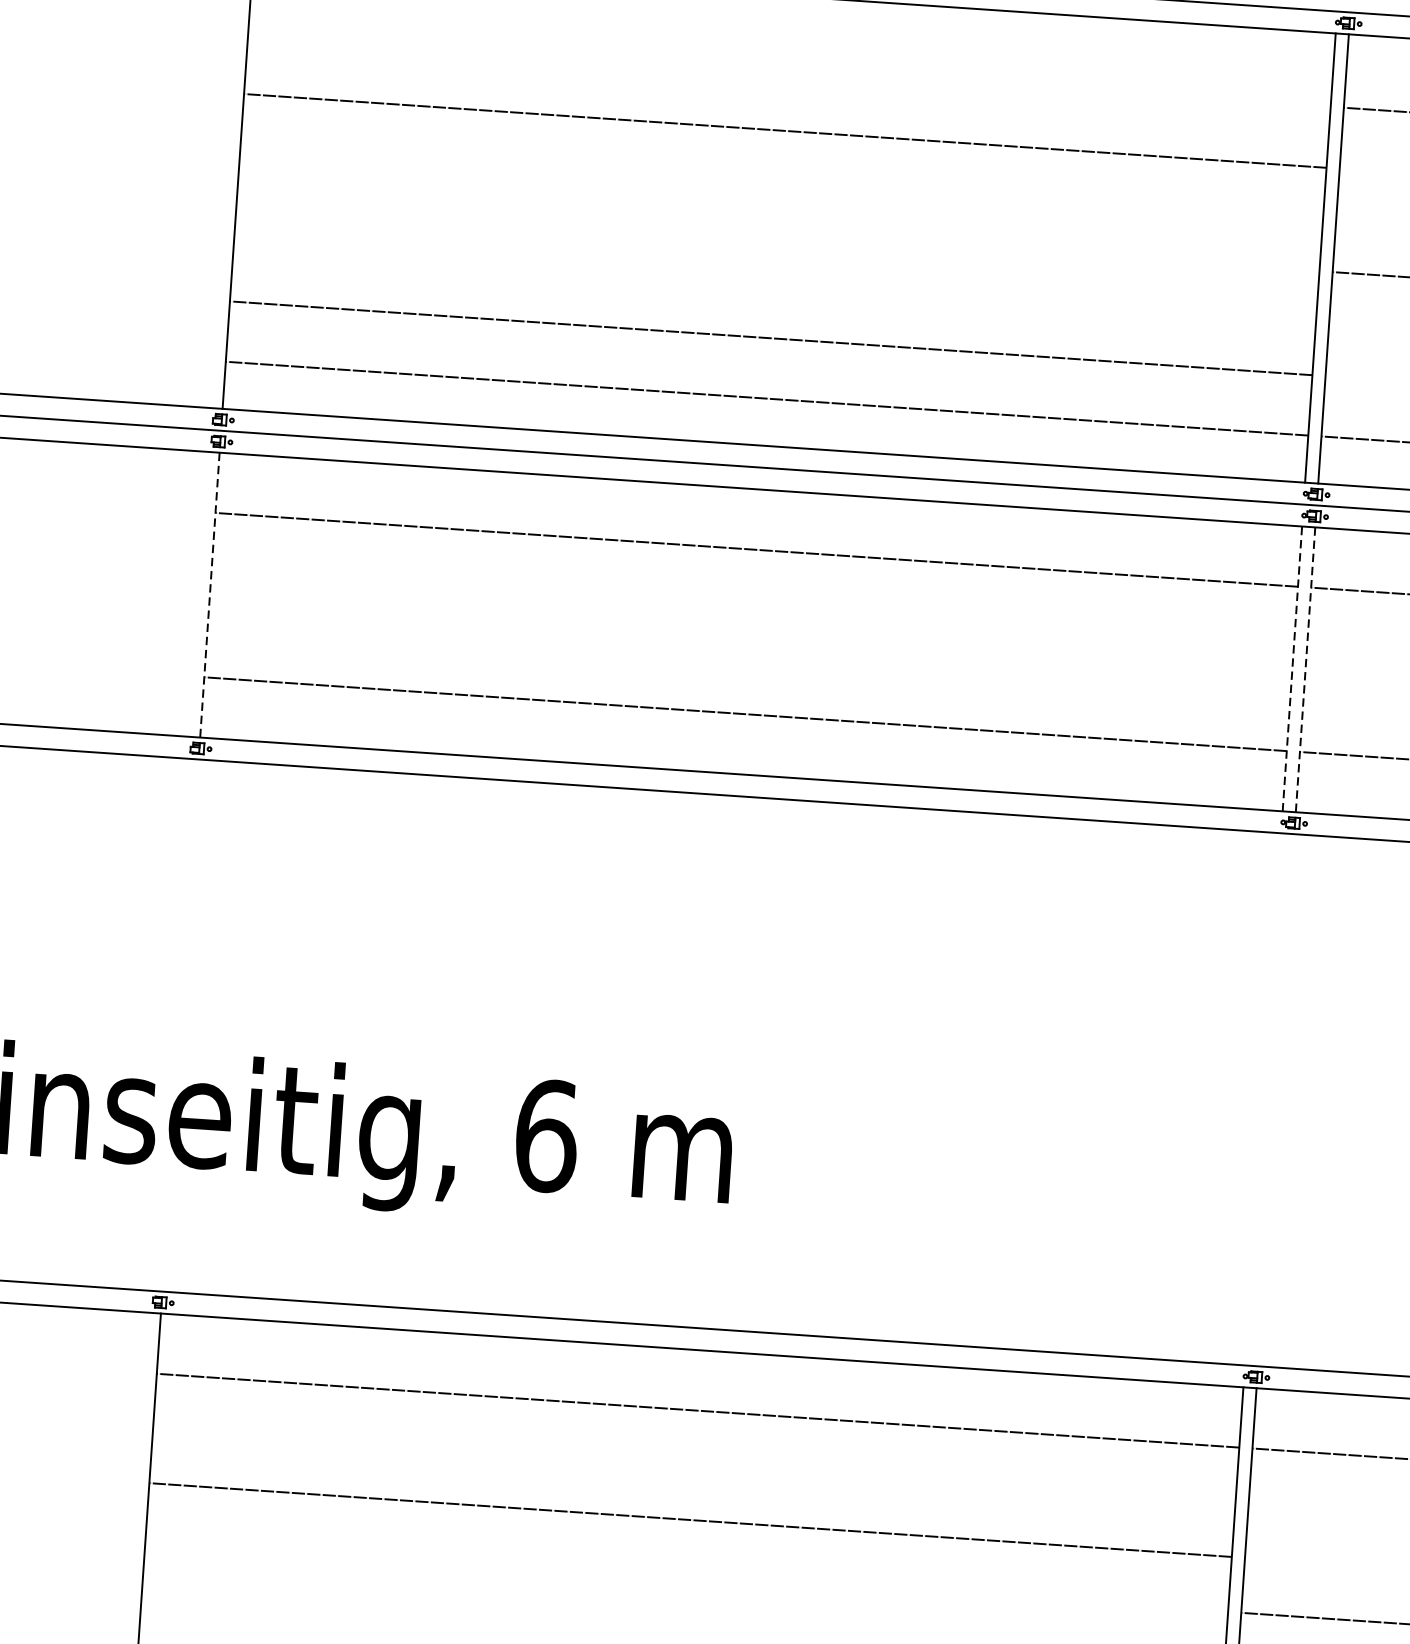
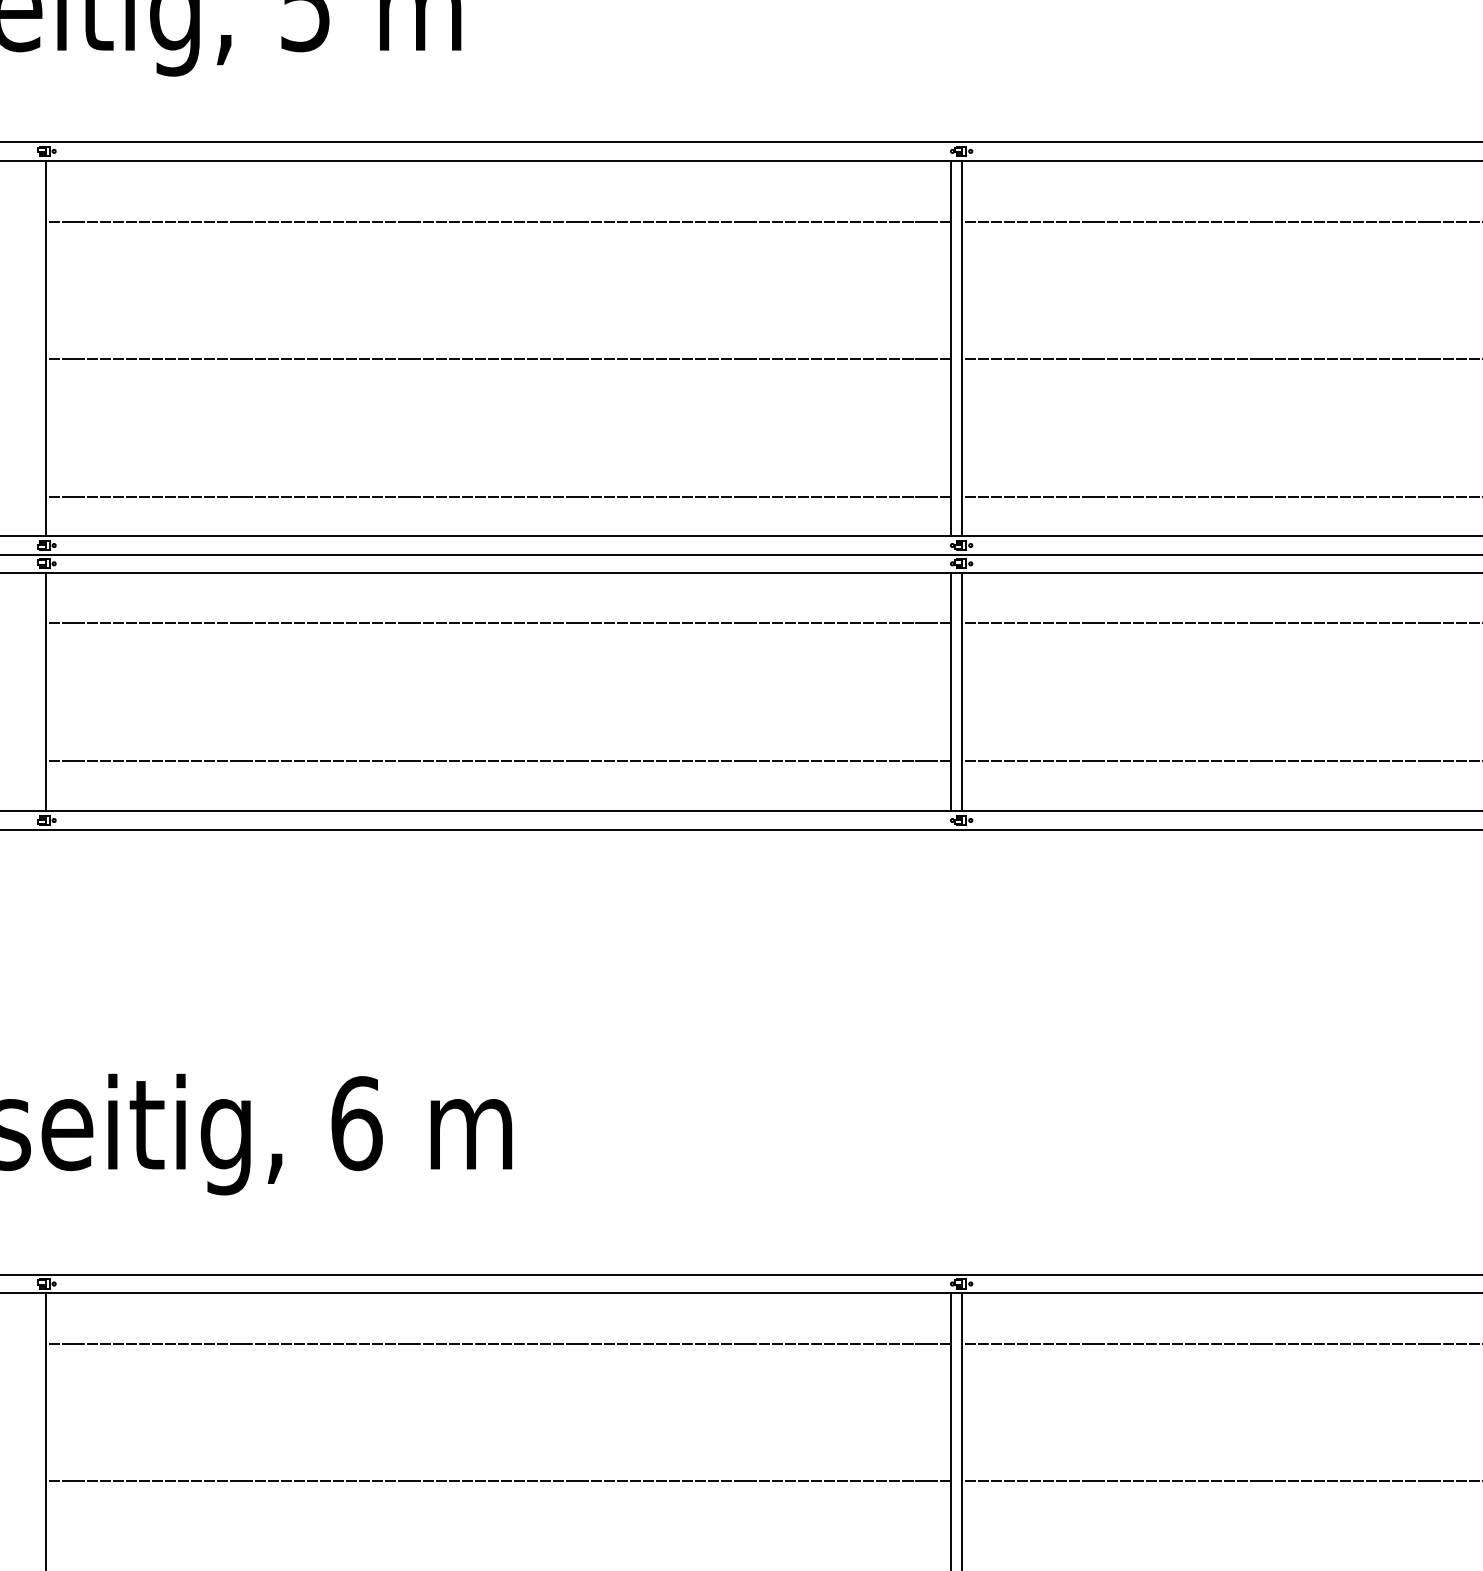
line: (785, 130) -> (498, 221), moved
line: (771, 338) -> (498, 359), moved
line: (209, 595) -> (45, 692), dashed -> solid
line: (1292, 668) -> (951, 691), dashed -> solid
line: (1305, 670) -> (962, 692), dashed -> solid
line: (690, 1520) -> (498, 1481), moved

